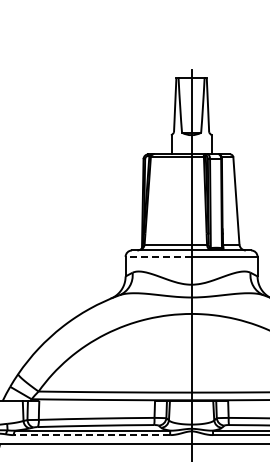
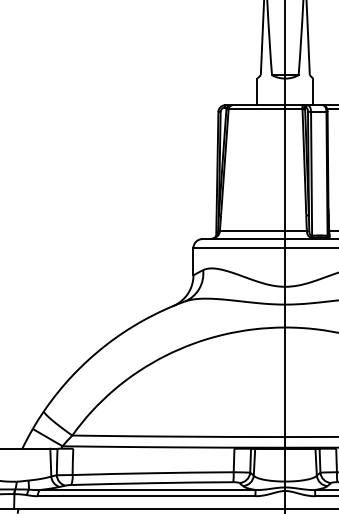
line: (158, 256) -> (239, 247), dashed -> solid
line: (91, 435) -> (145, 496), dashed -> solid

